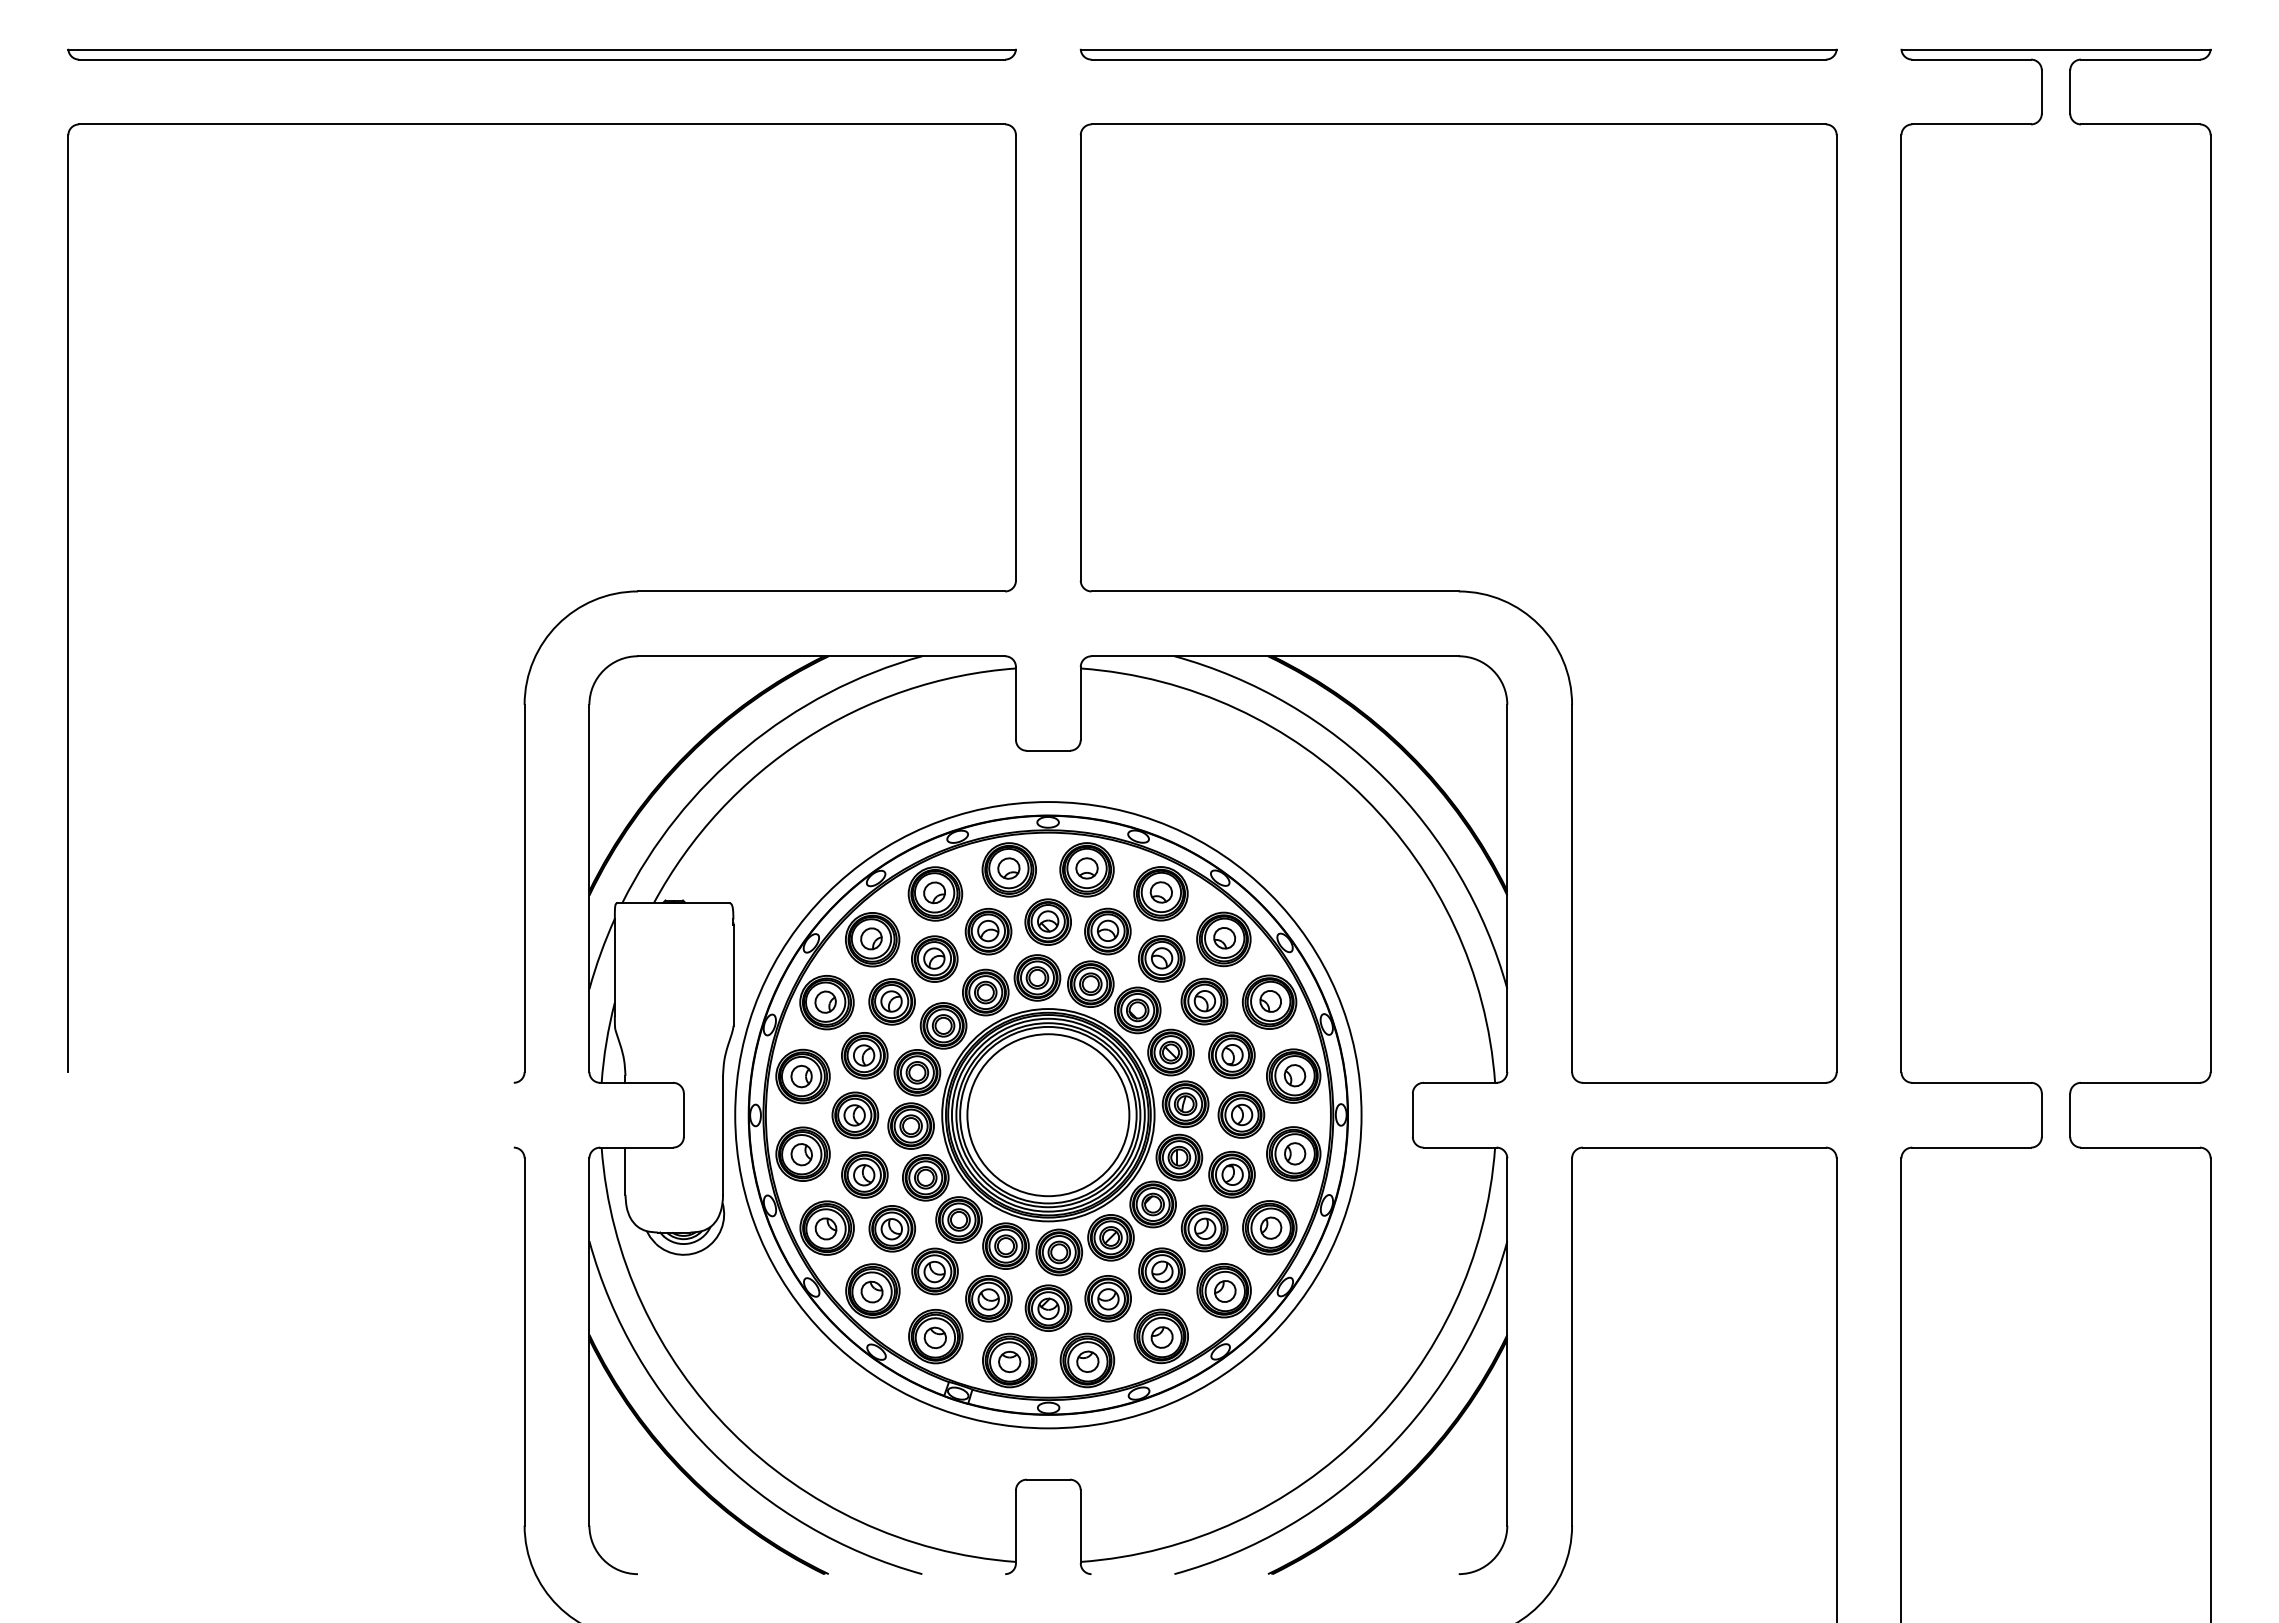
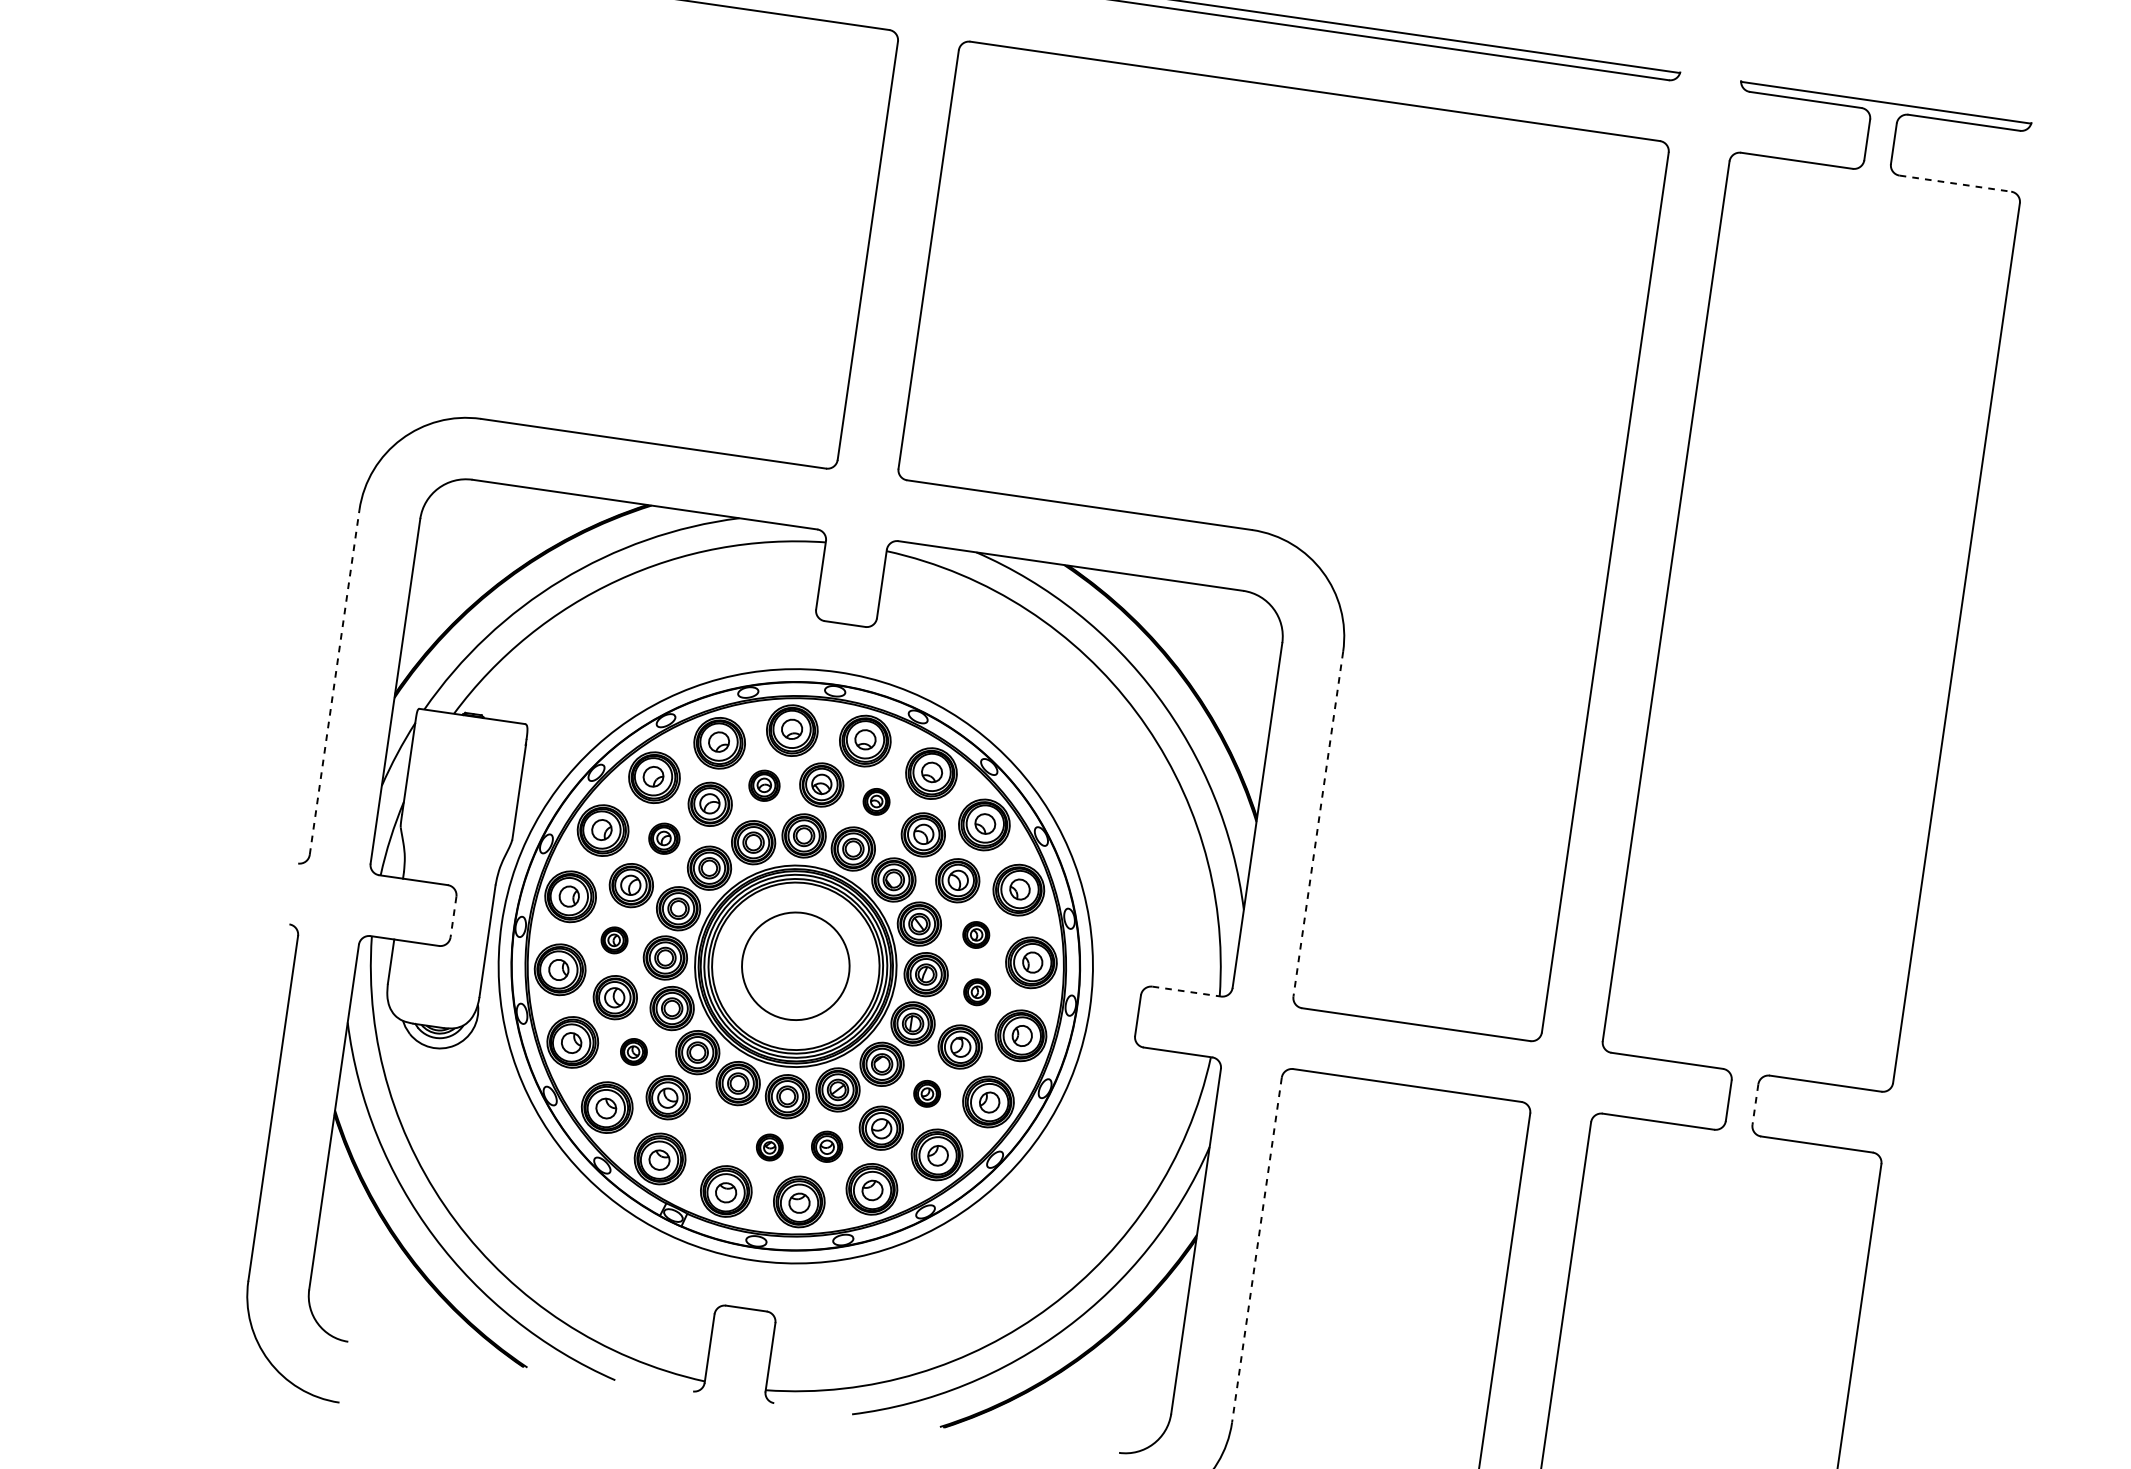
line: (2140, 124) -> (1955, 183), solid -> dashed
line: (524, 888) -> (334, 682), solid -> dashed
line: (1572, 888) -> (1318, 824), solid -> dashed
part: (988, 931) -> (764, 785), size x0.7
part: (1107, 931) -> (876, 801), size x0.6
part: (891, 1001) -> (663, 838), size x0.7
part: (1231, 1055) -> (975, 935), size x0.6
line: (1460, 1082) -> (1187, 991), solid -> dashed
part: (1241, 1114) -> (977, 991), size x0.6
line: (683, 1115) -> (453, 917), solid -> dashed
part: (855, 1115) -> (614, 940), size x0.6
circle: (1048, 1115) -> (795, 966), size x0.7
line: (2070, 1115) -> (1755, 1104), solid -> dashed
part: (892, 1228) -> (634, 1051), size x0.6
part: (1204, 1228) -> (927, 1093), size x0.6
part: (988, 1298) -> (714, 1130), removed
part: (1107, 1298) -> (826, 1146), size x0.7
part: (1048, 1307) -> (769, 1146), size x0.6
line: (1572, 1341) -> (1257, 1249), solid -> dashed

